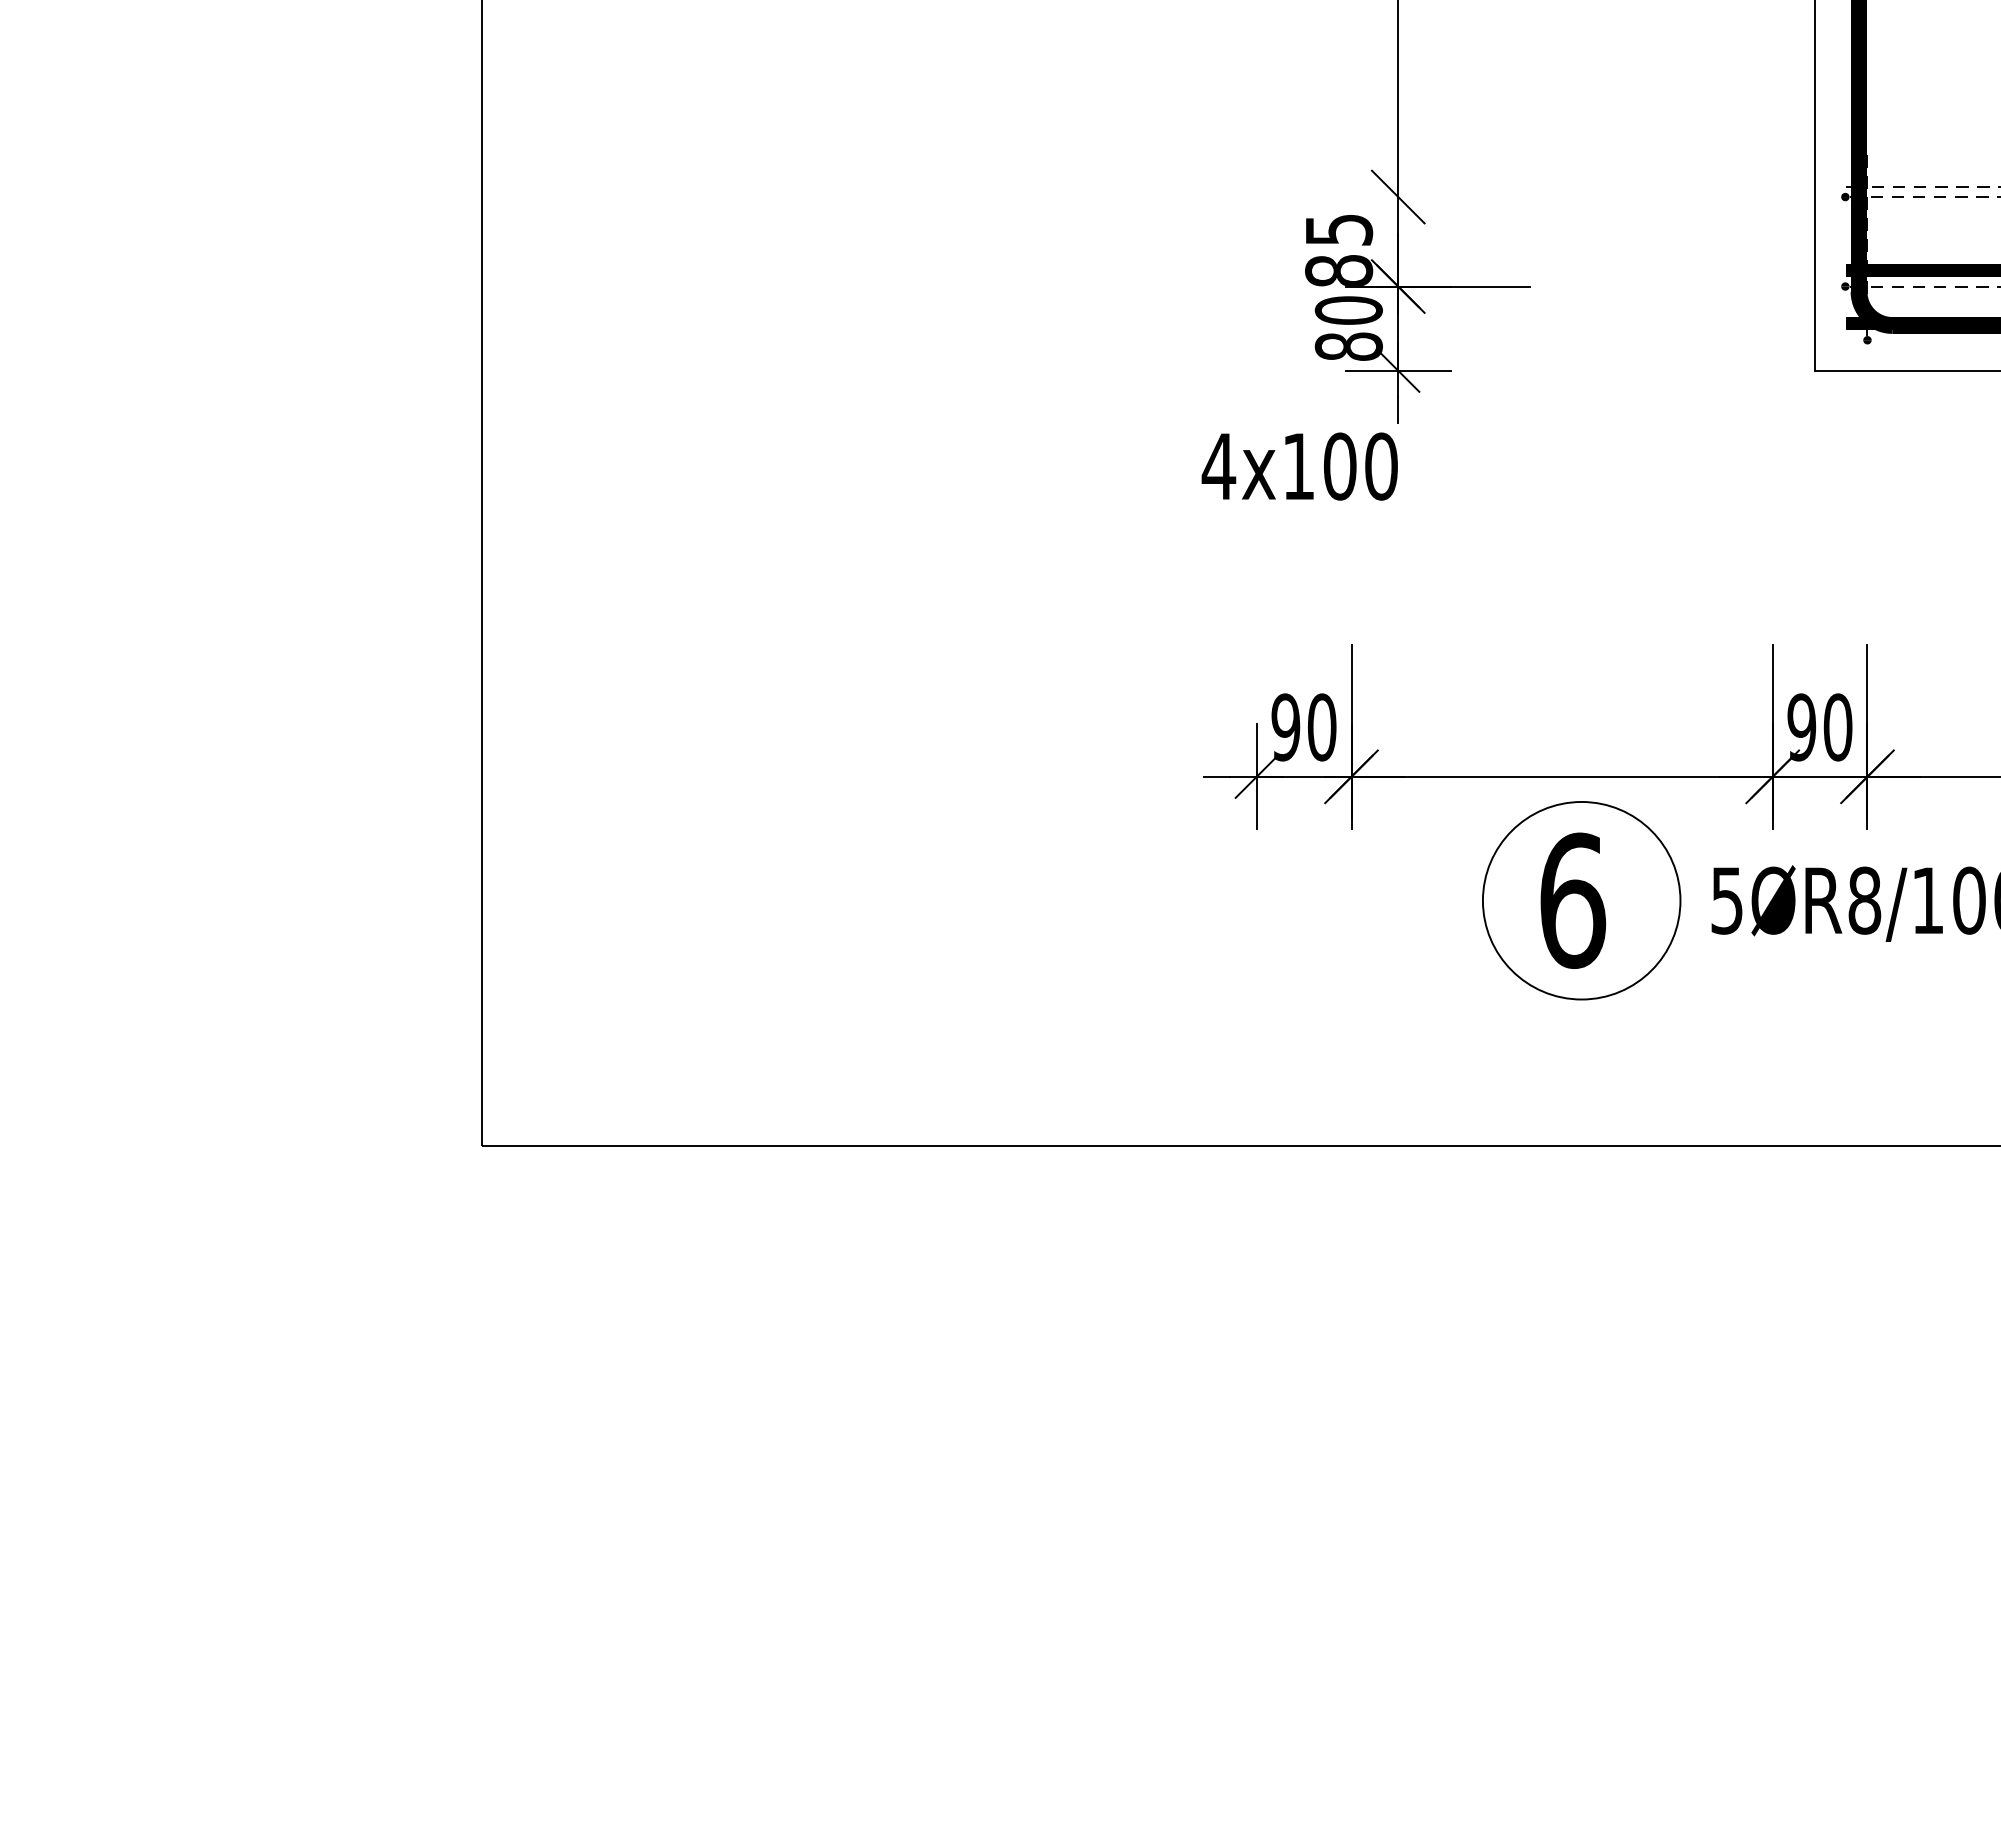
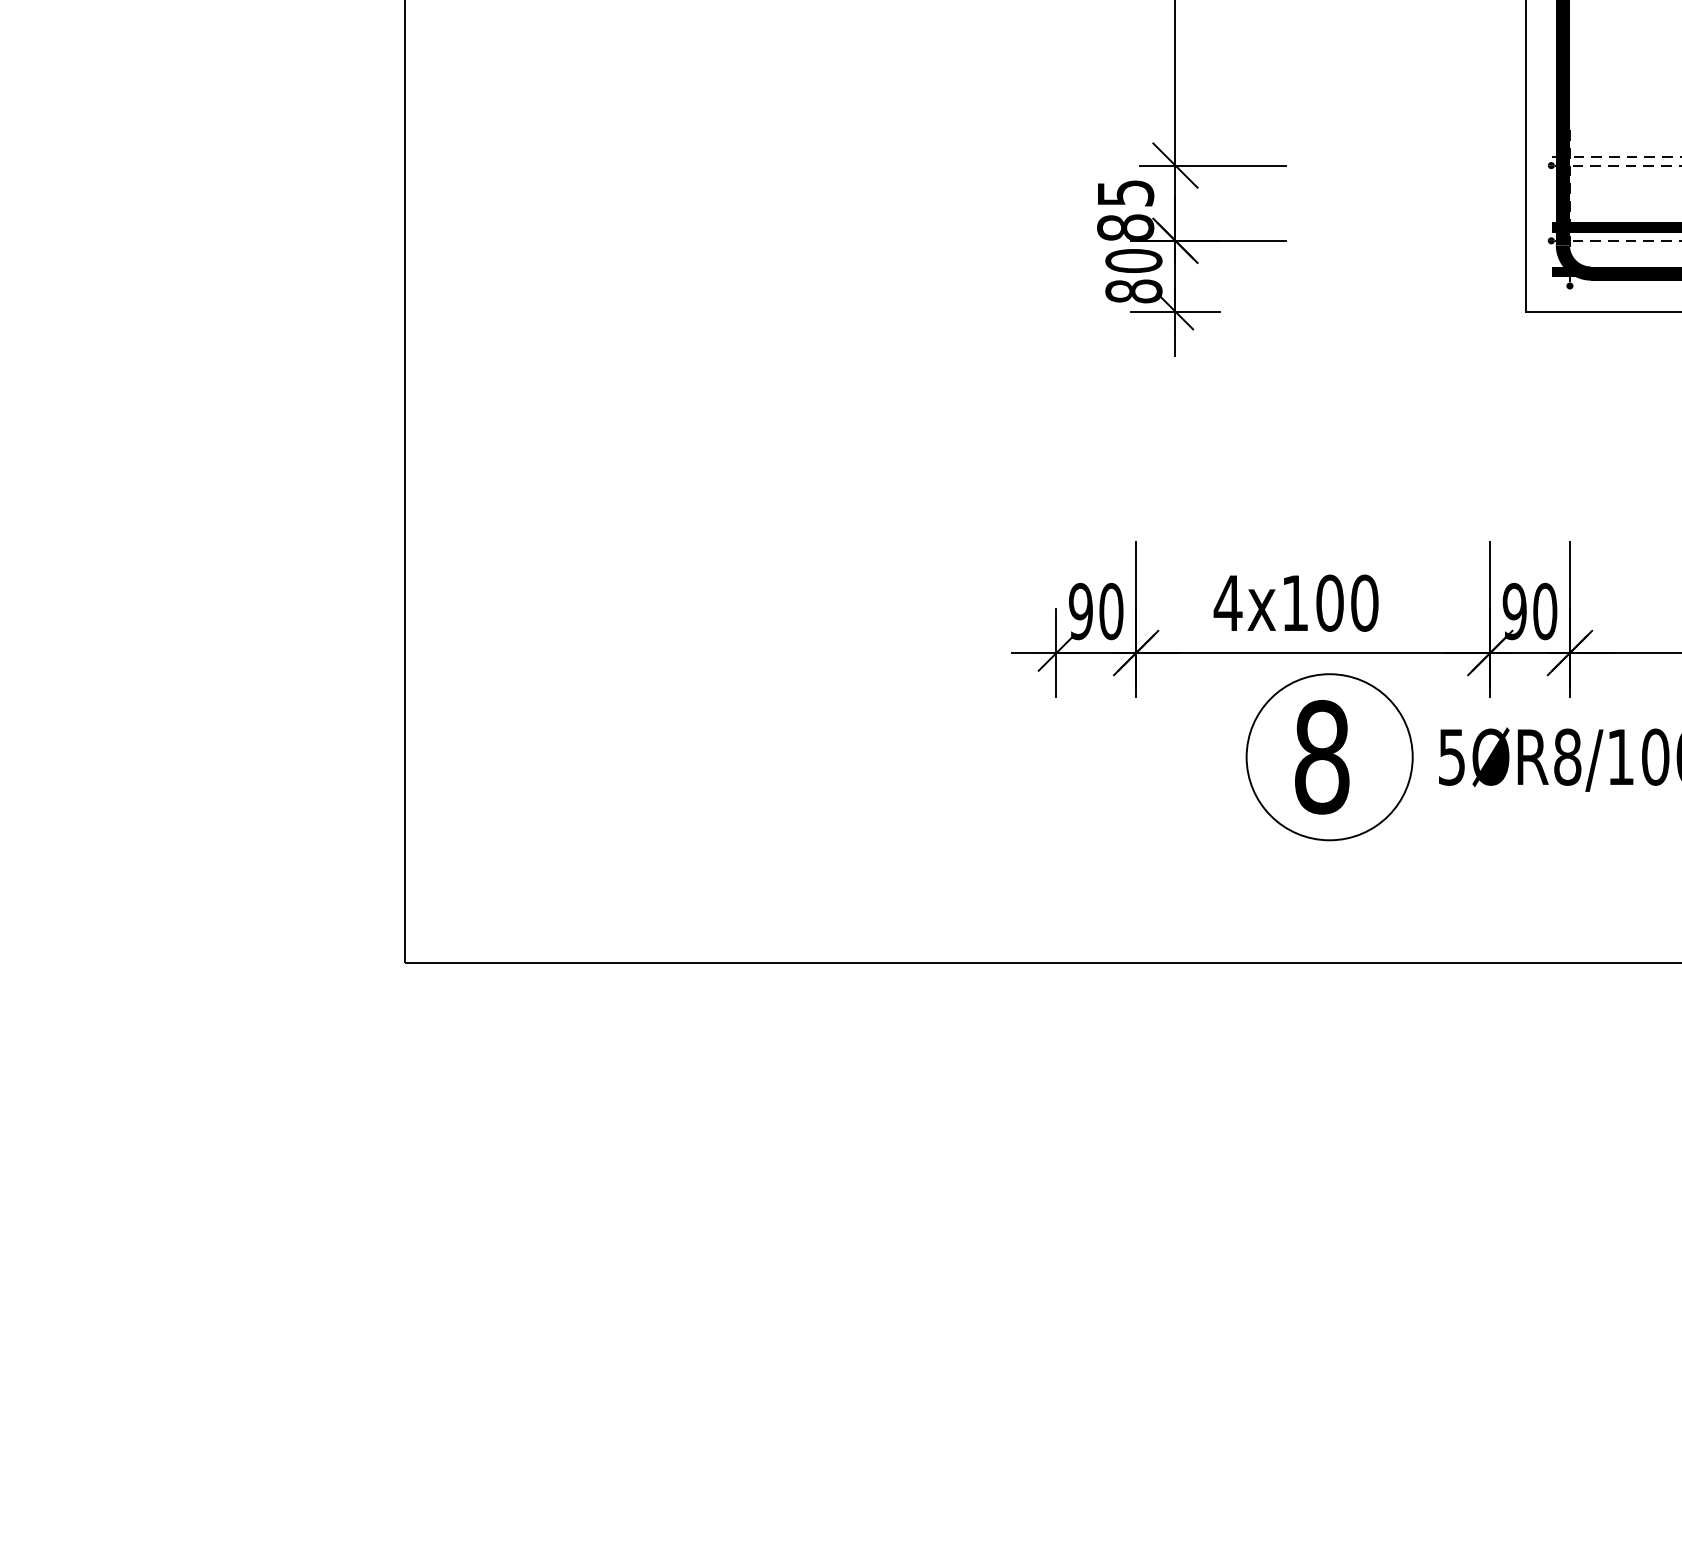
line: (1442, 197) -> (1212, 165), added
text: (1299, 466) -> (1295, 603), moved
text: (1573, 900) -> (1322, 757), 6 -> 8

